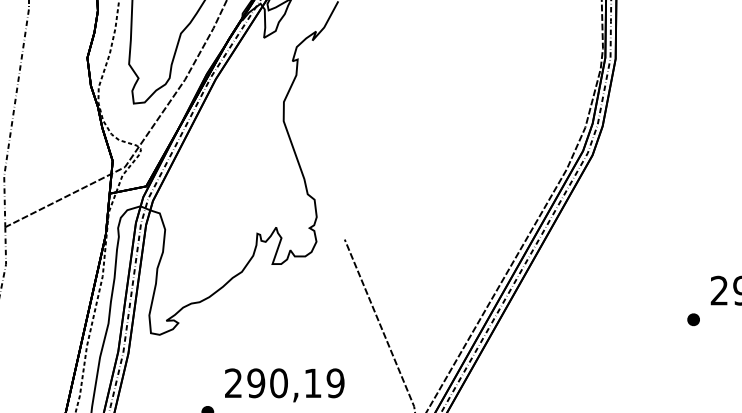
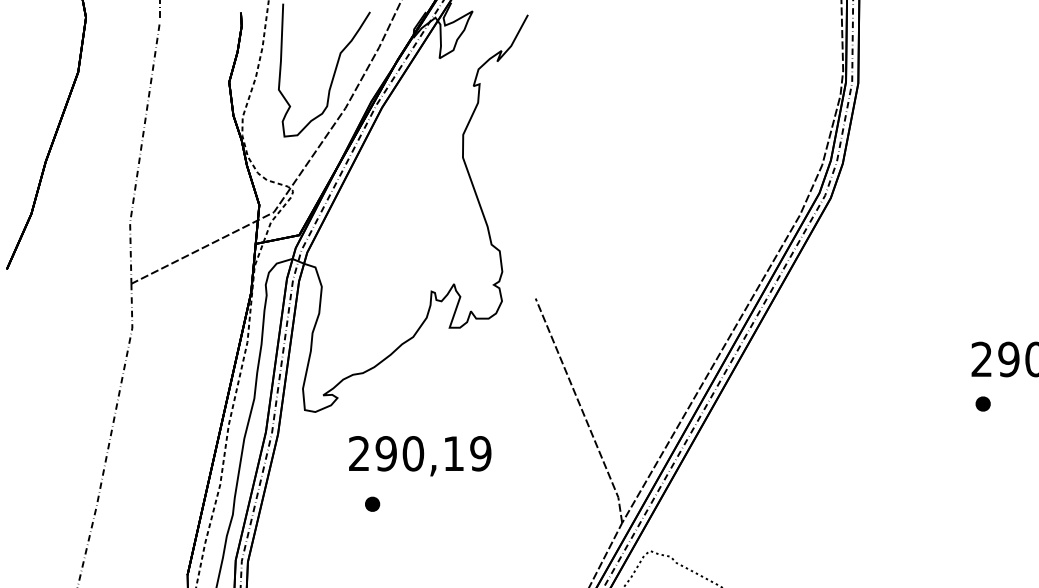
part: (693, 319) -> (982, 403), moved
text: (284, 385) -> (420, 456), moved

